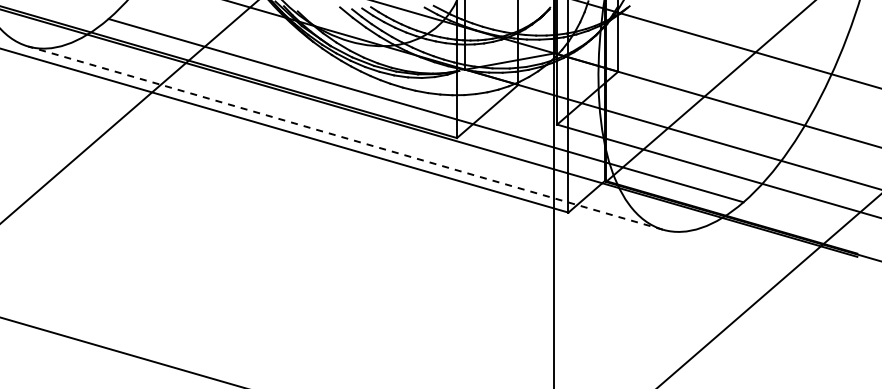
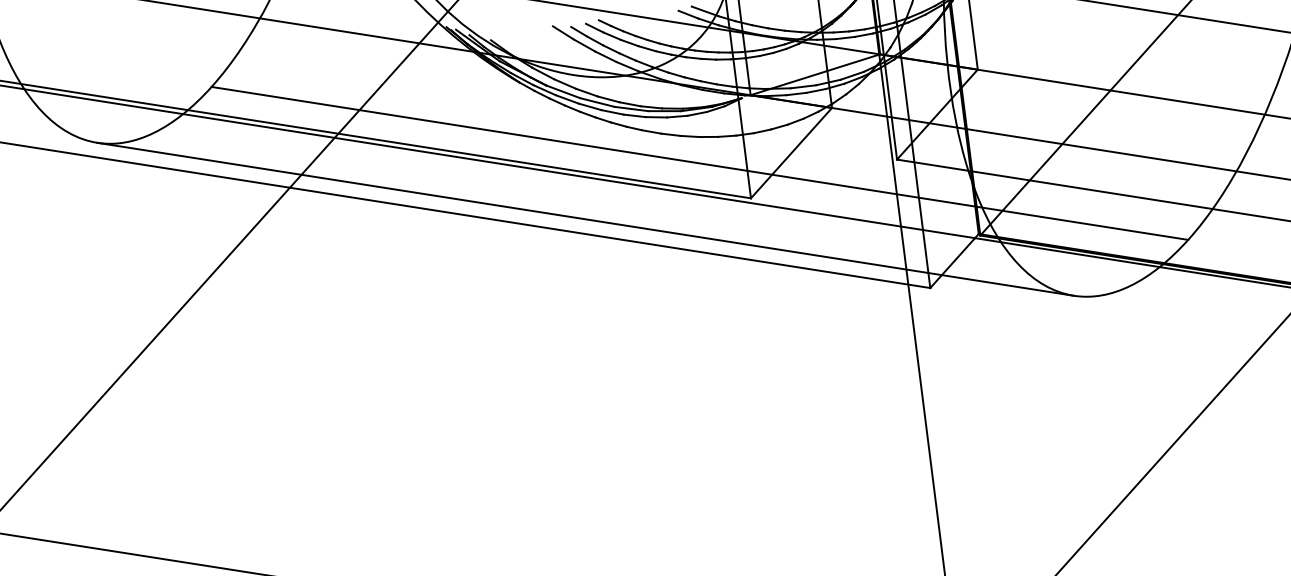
line: (345, 137) -> (585, 218), dashed -> solid

